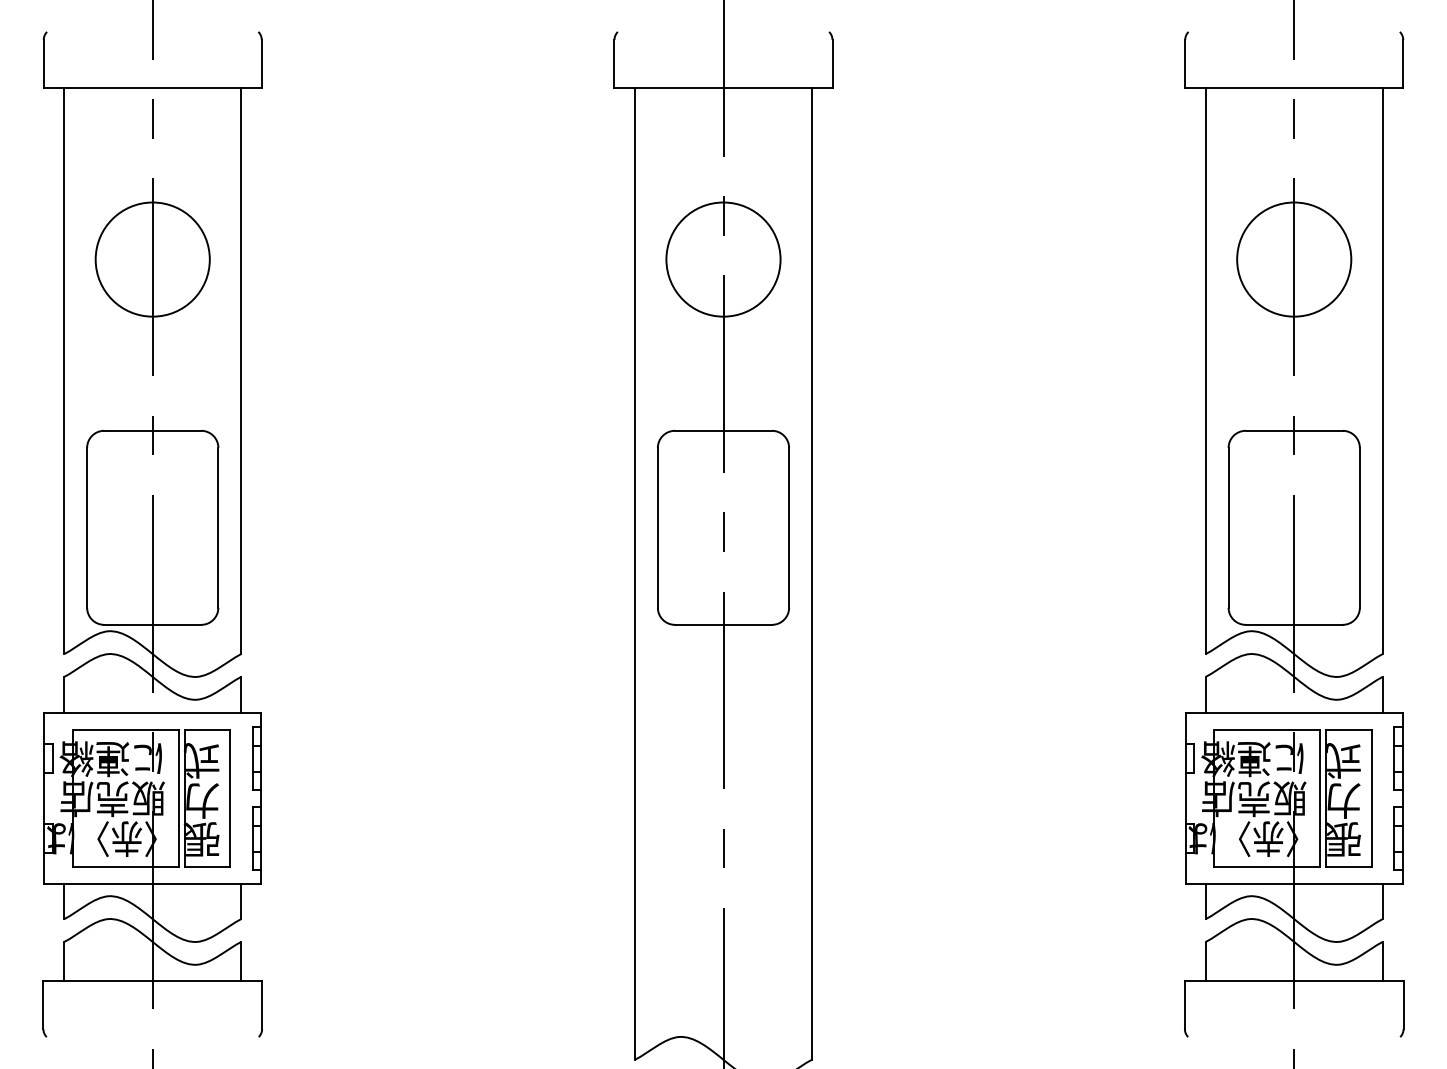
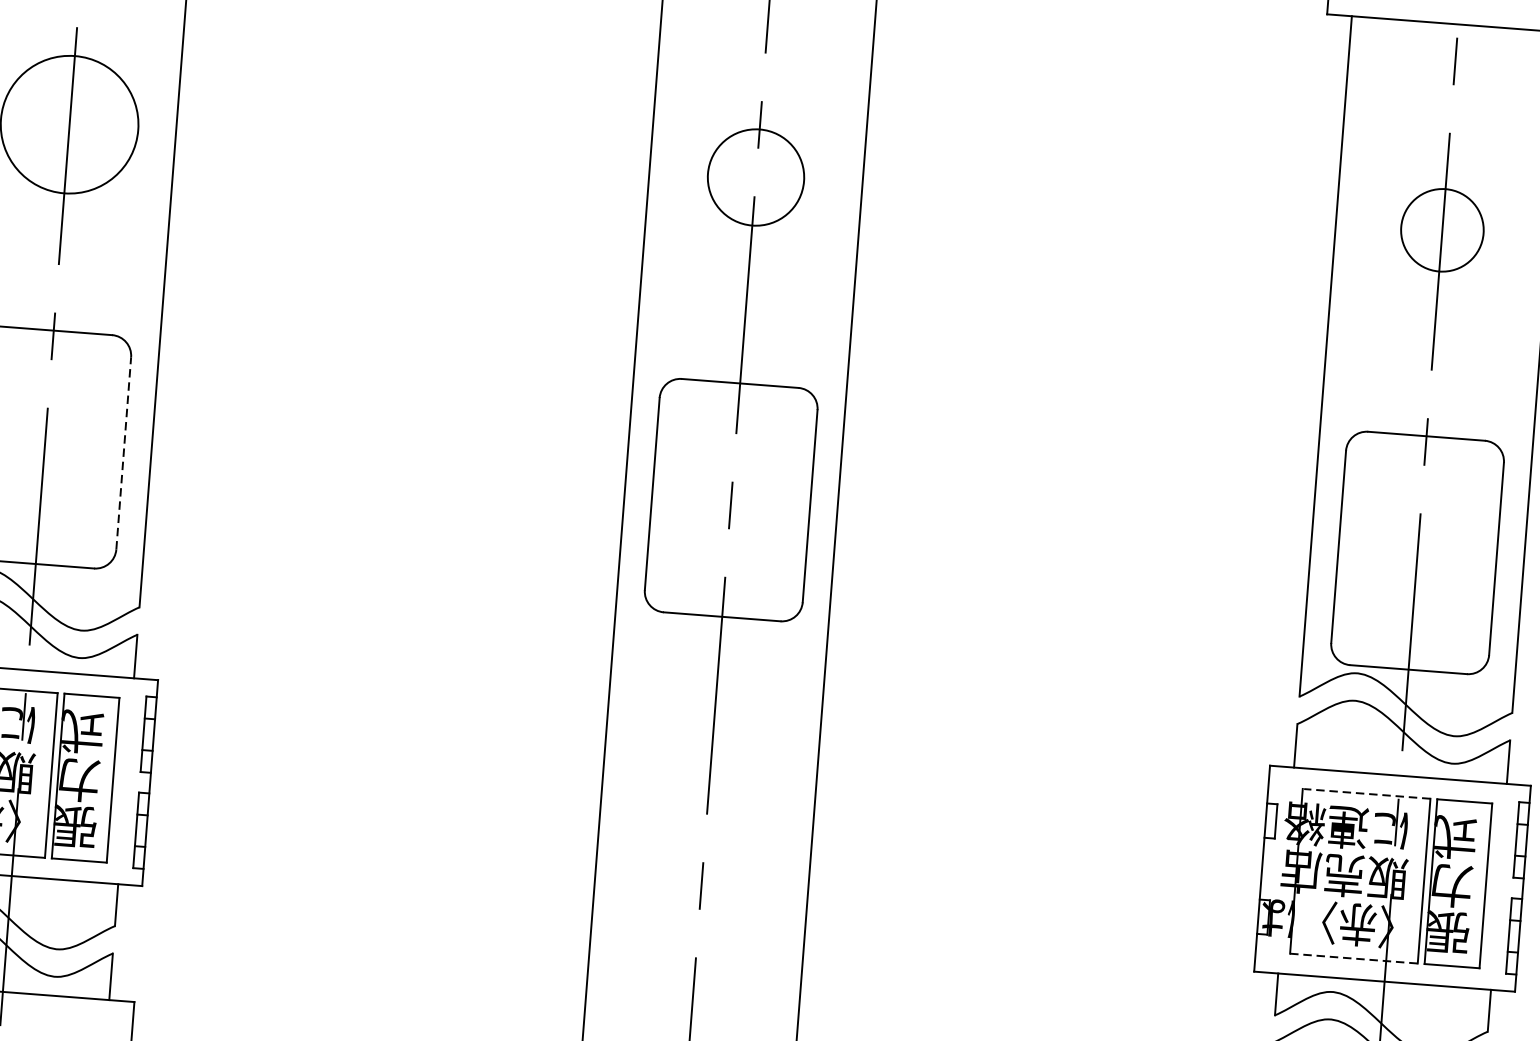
circle: (723, 259) -> (756, 177), size x0.7
circle: (1294, 259) -> (1442, 230), size x0.6
line: (218, 527) -> (123, 453), solid -> dashed
line: (1267, 730) -> (1366, 794), solid -> dashed
line: (1267, 867) -> (1354, 958), solid -> dashed

